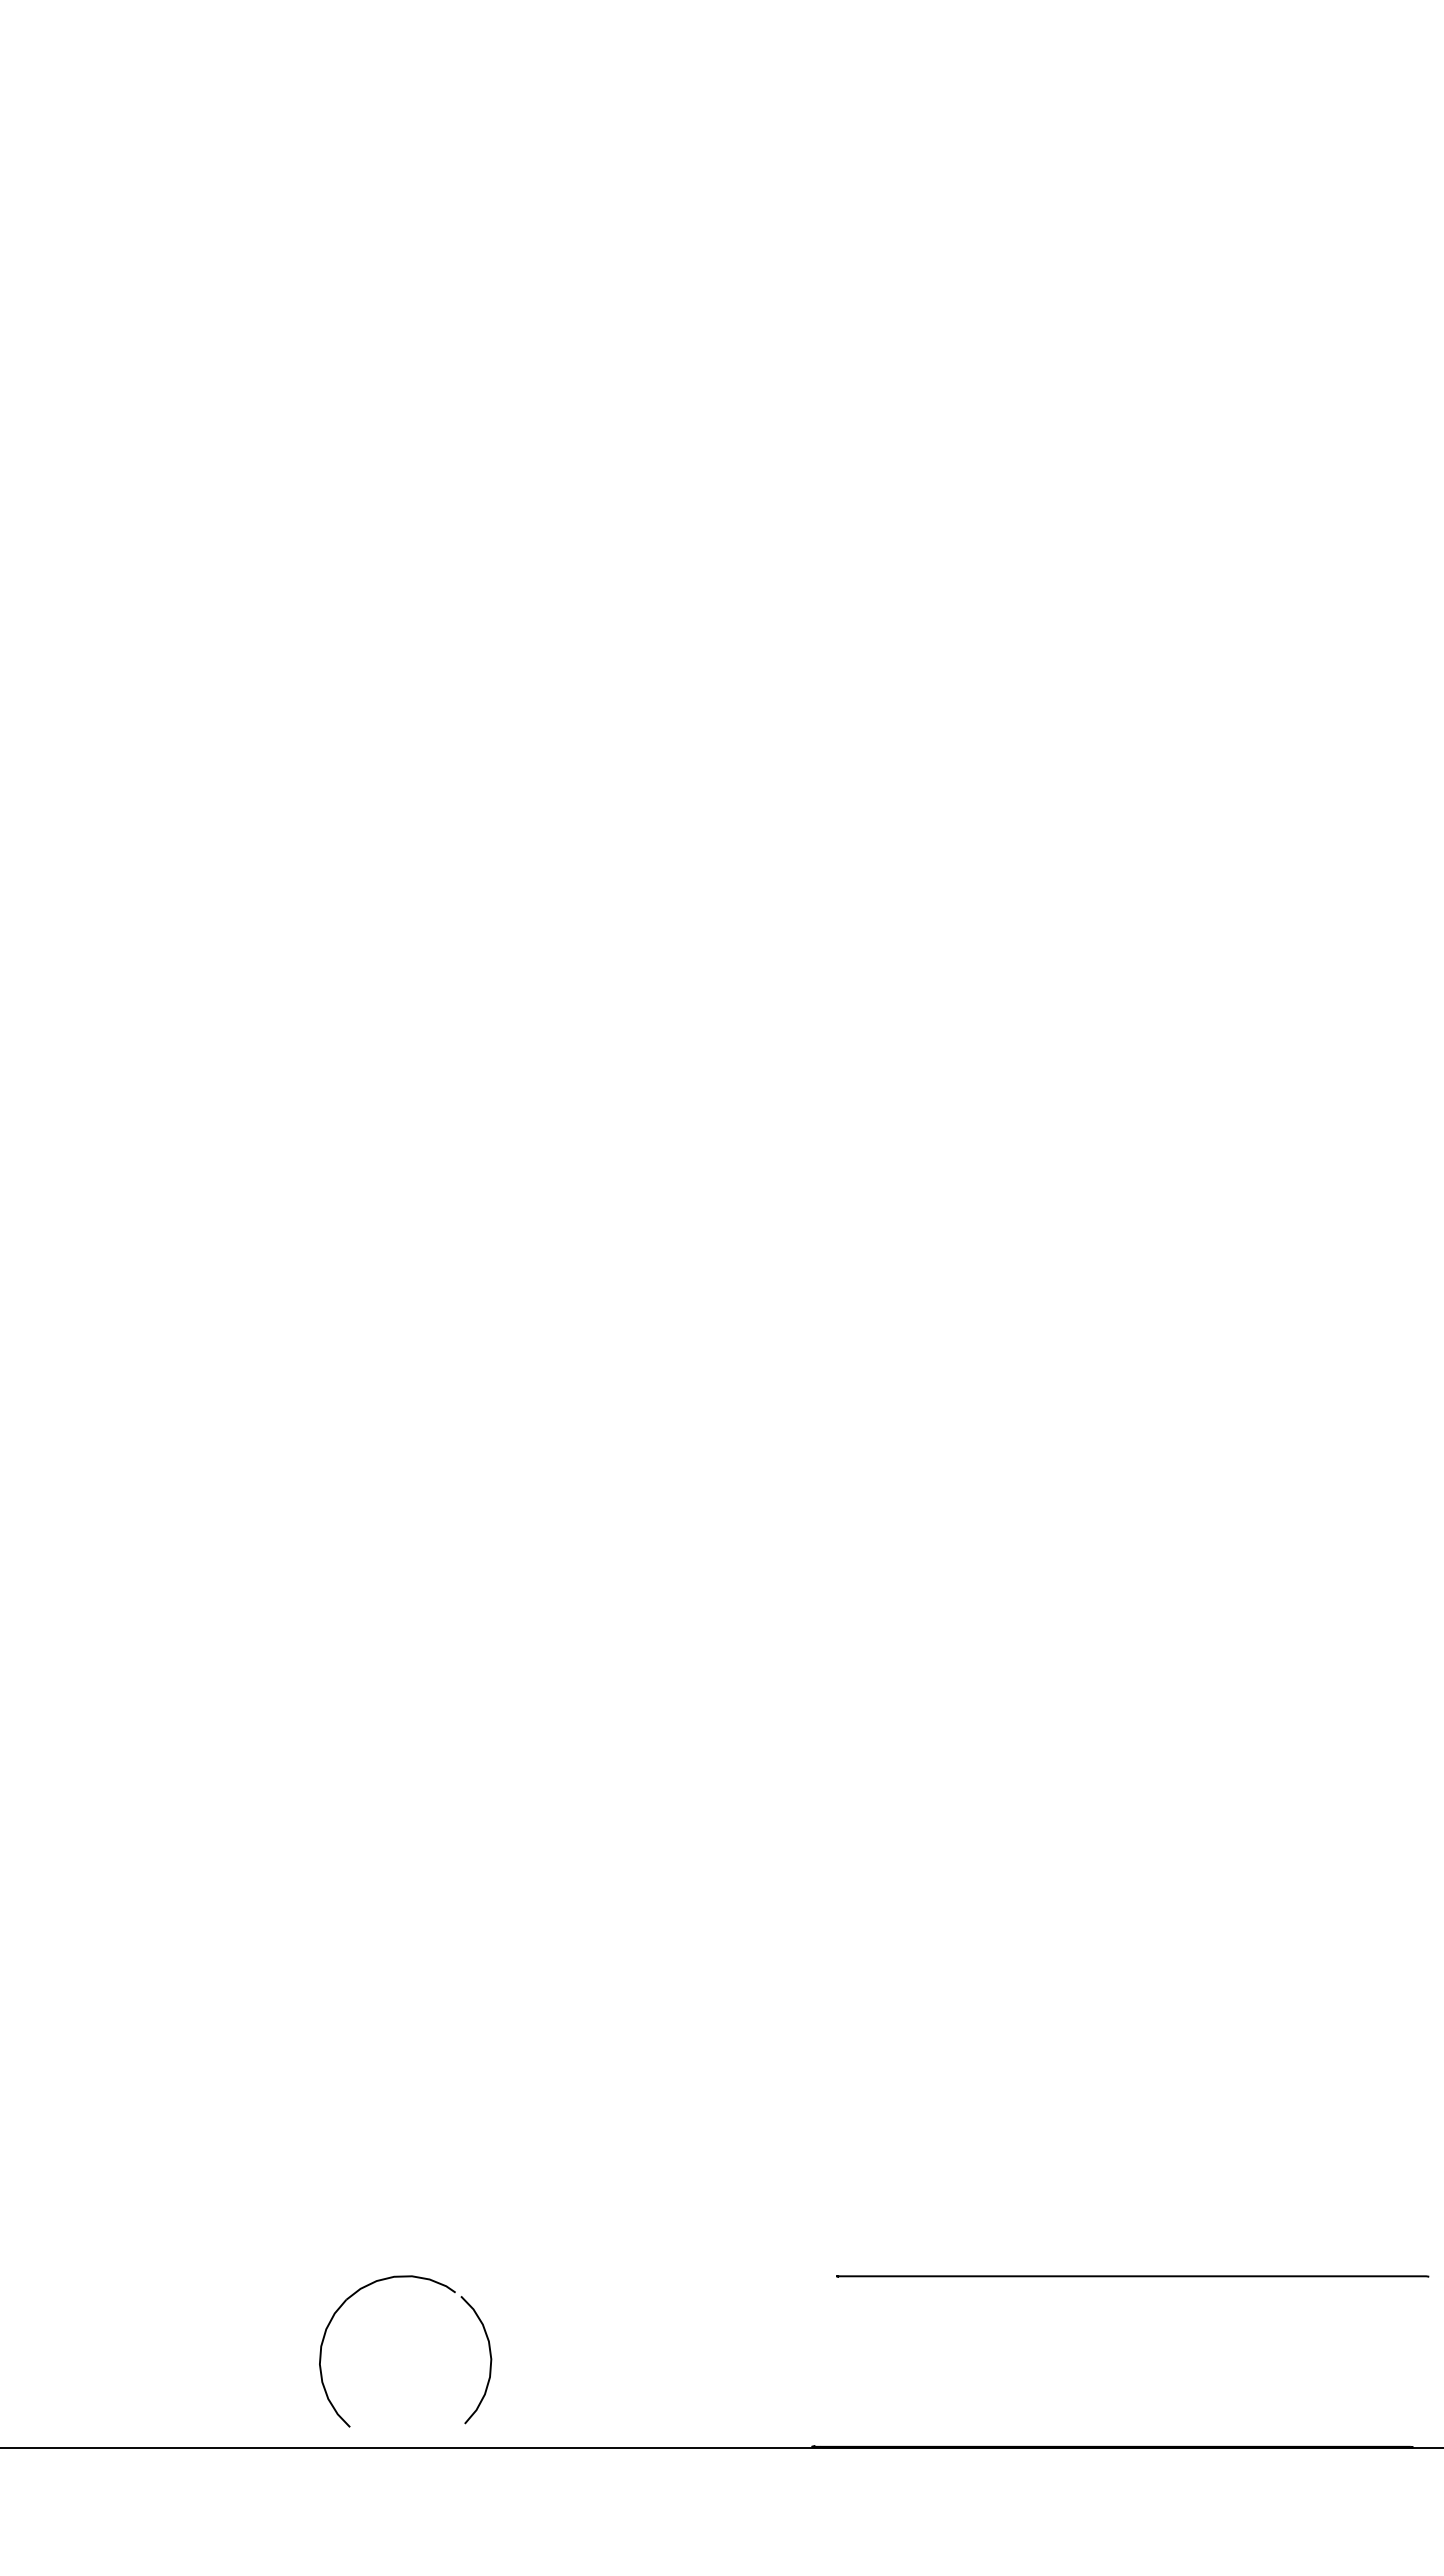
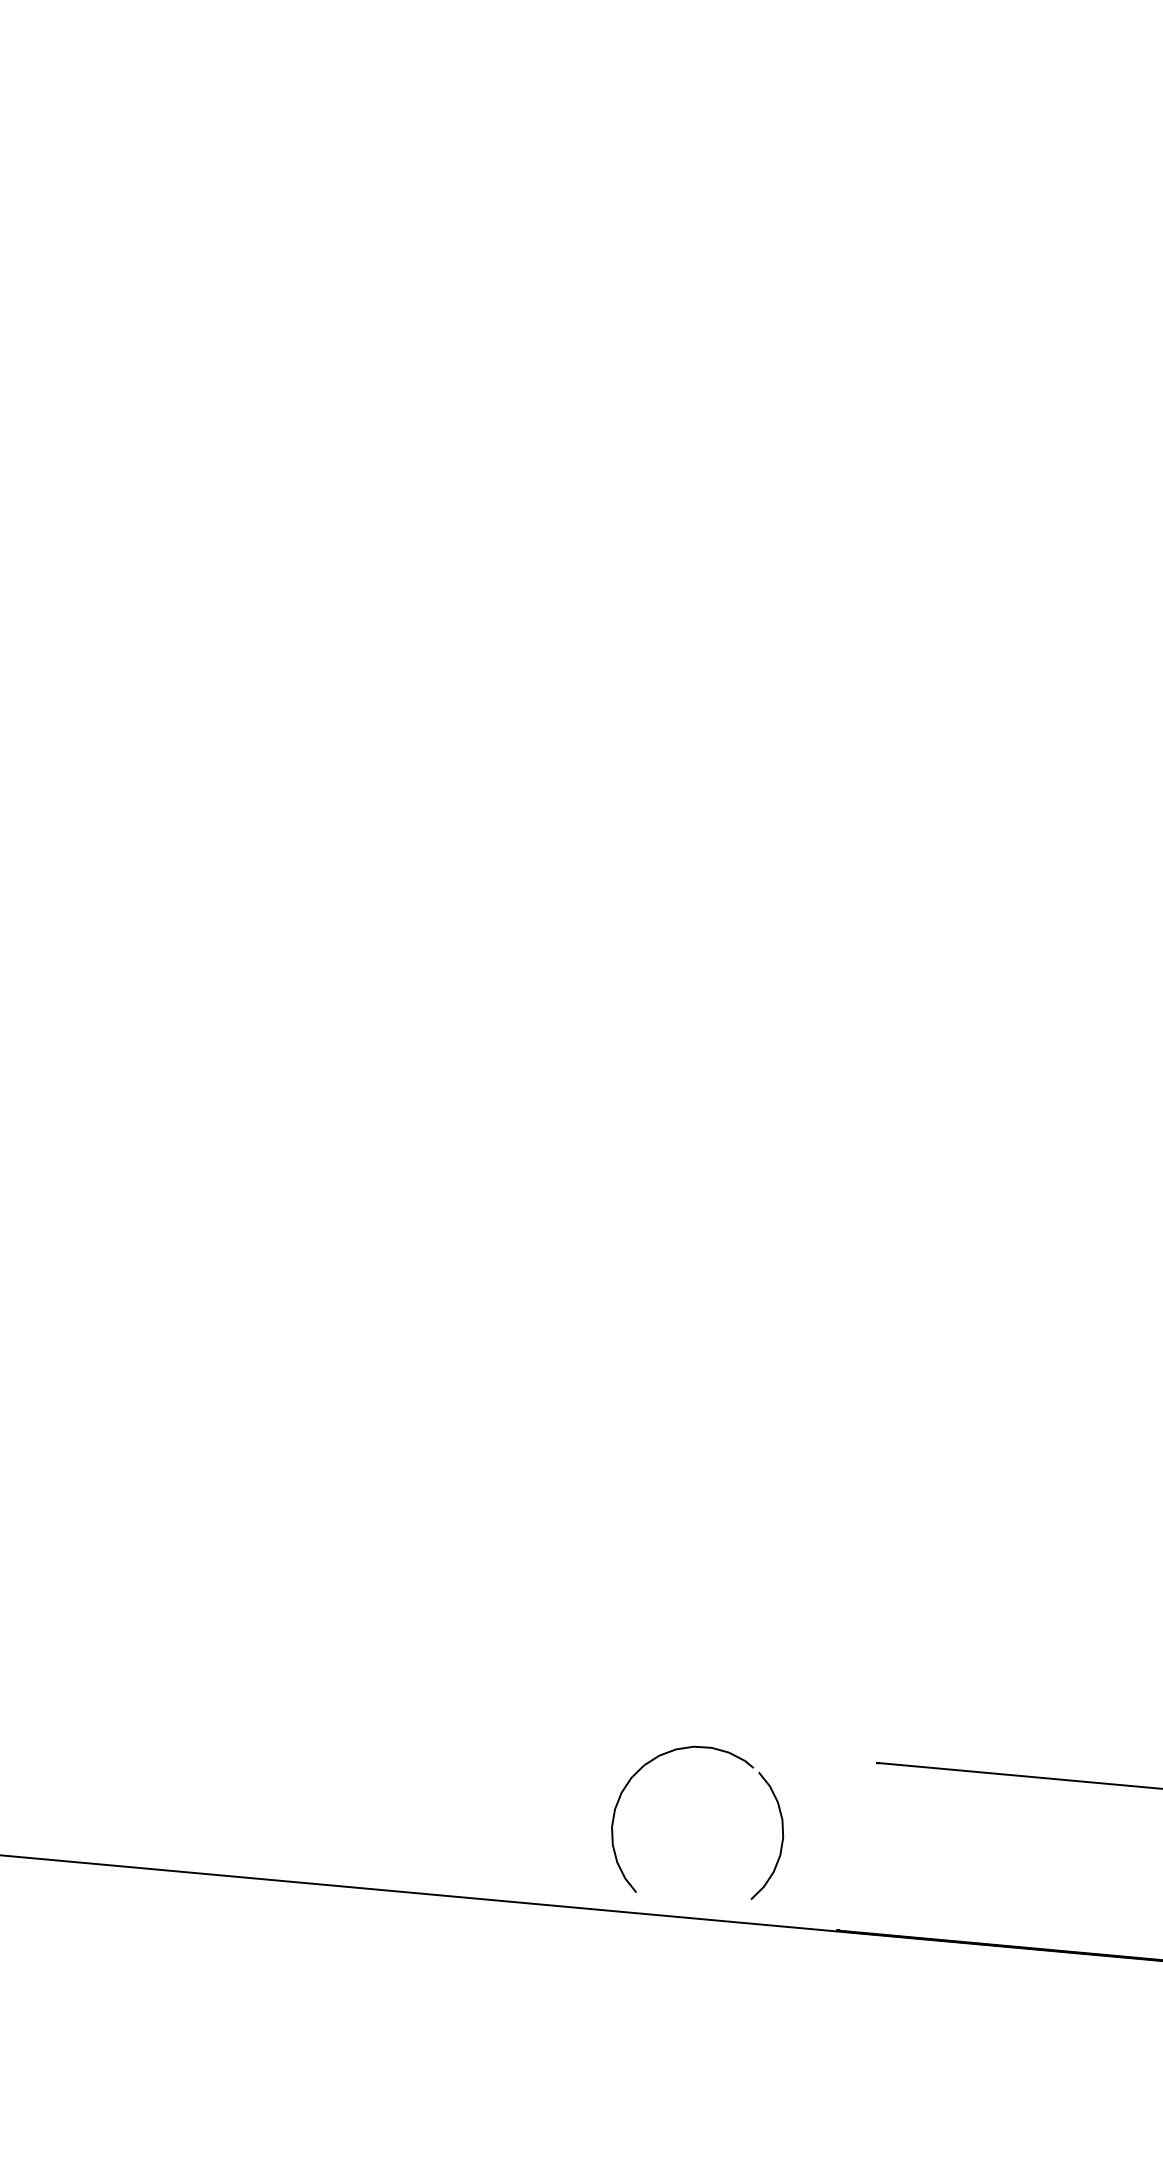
part: (417, 2278) -> (717, 1750), moved

